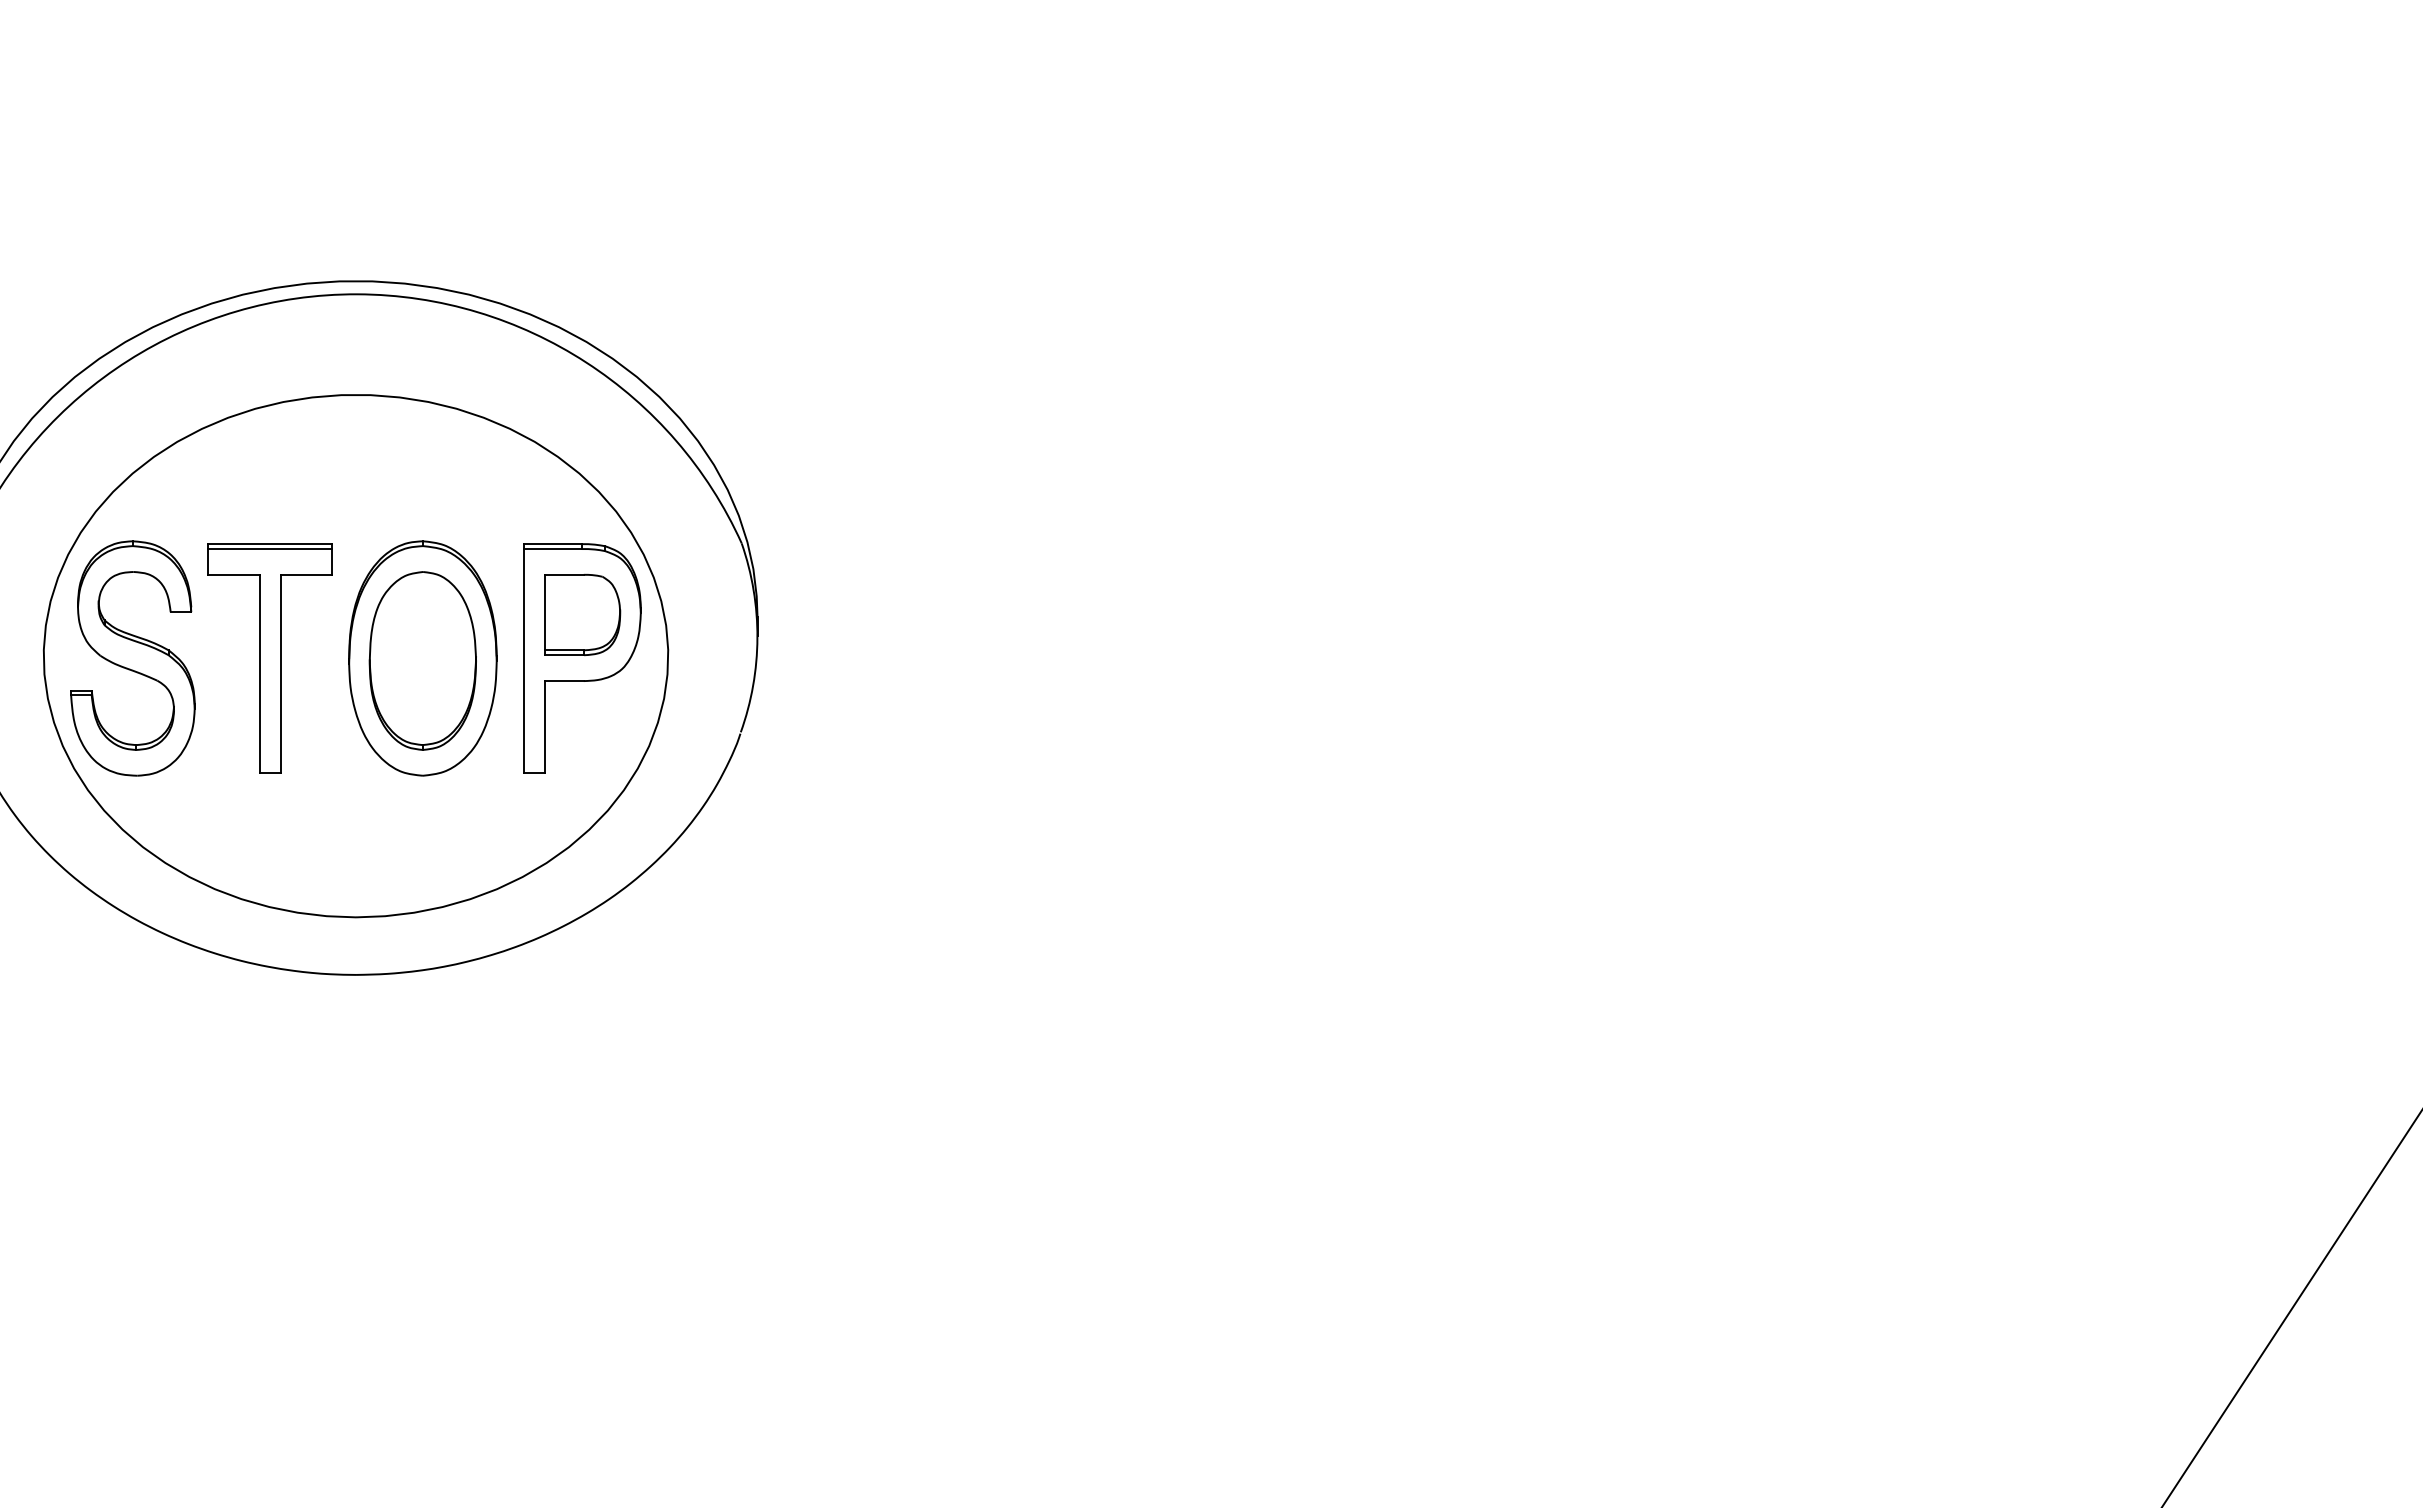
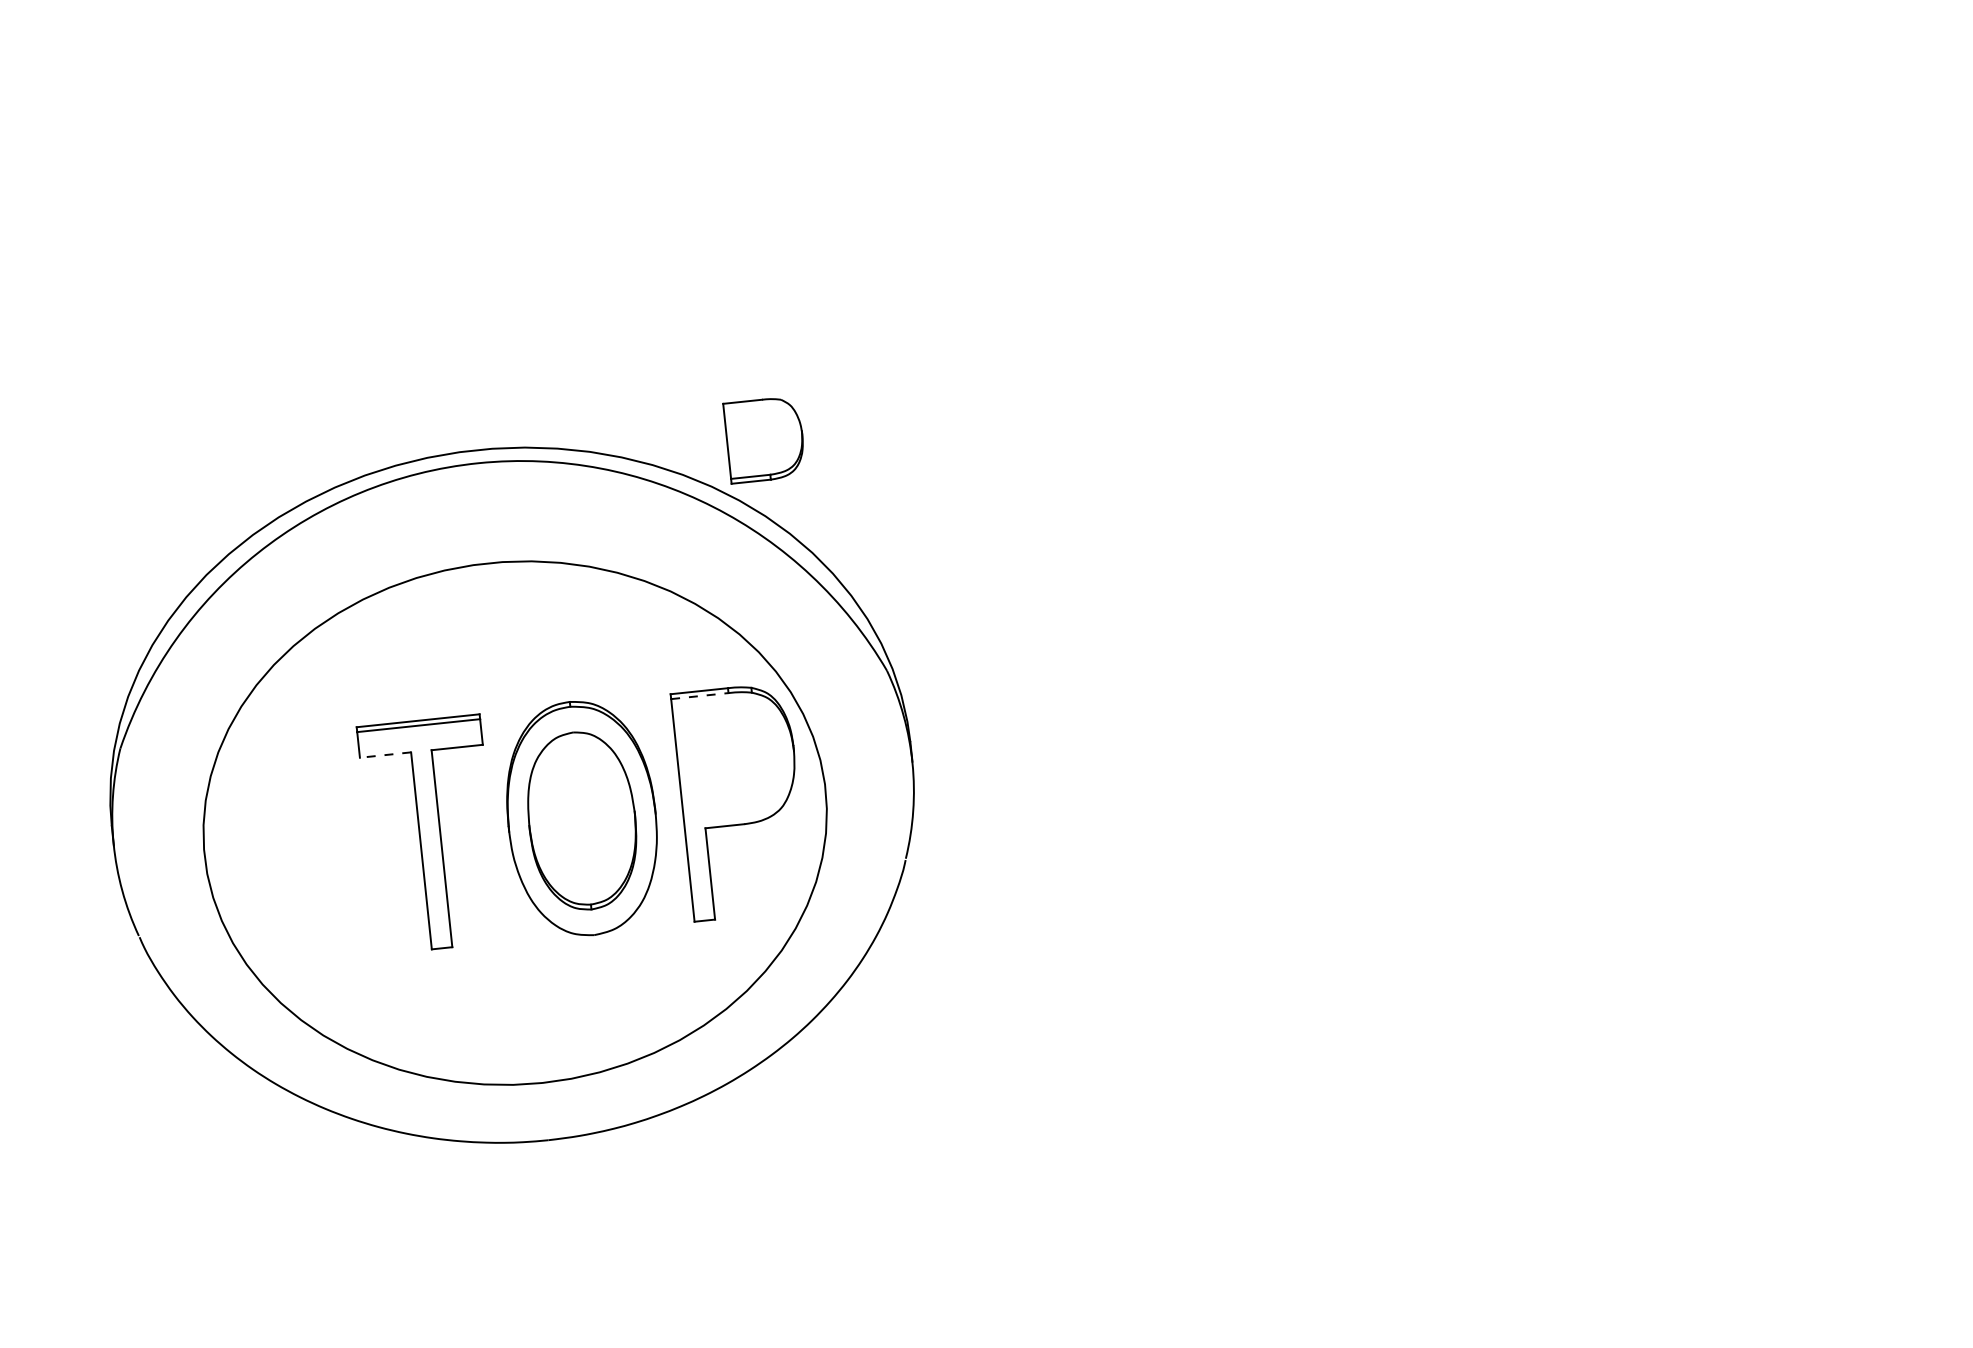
line: (552, 549) -> (699, 696), solid -> dashed
line: (234, 574) -> (385, 754), solid -> dashed
part: (582, 614) -> (764, 439), moved
part: (132, 658) -> (293, 848), removed

